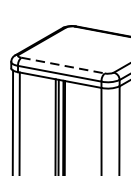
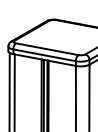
line: (63, 65) -> (47, 49), dashed -> solid

